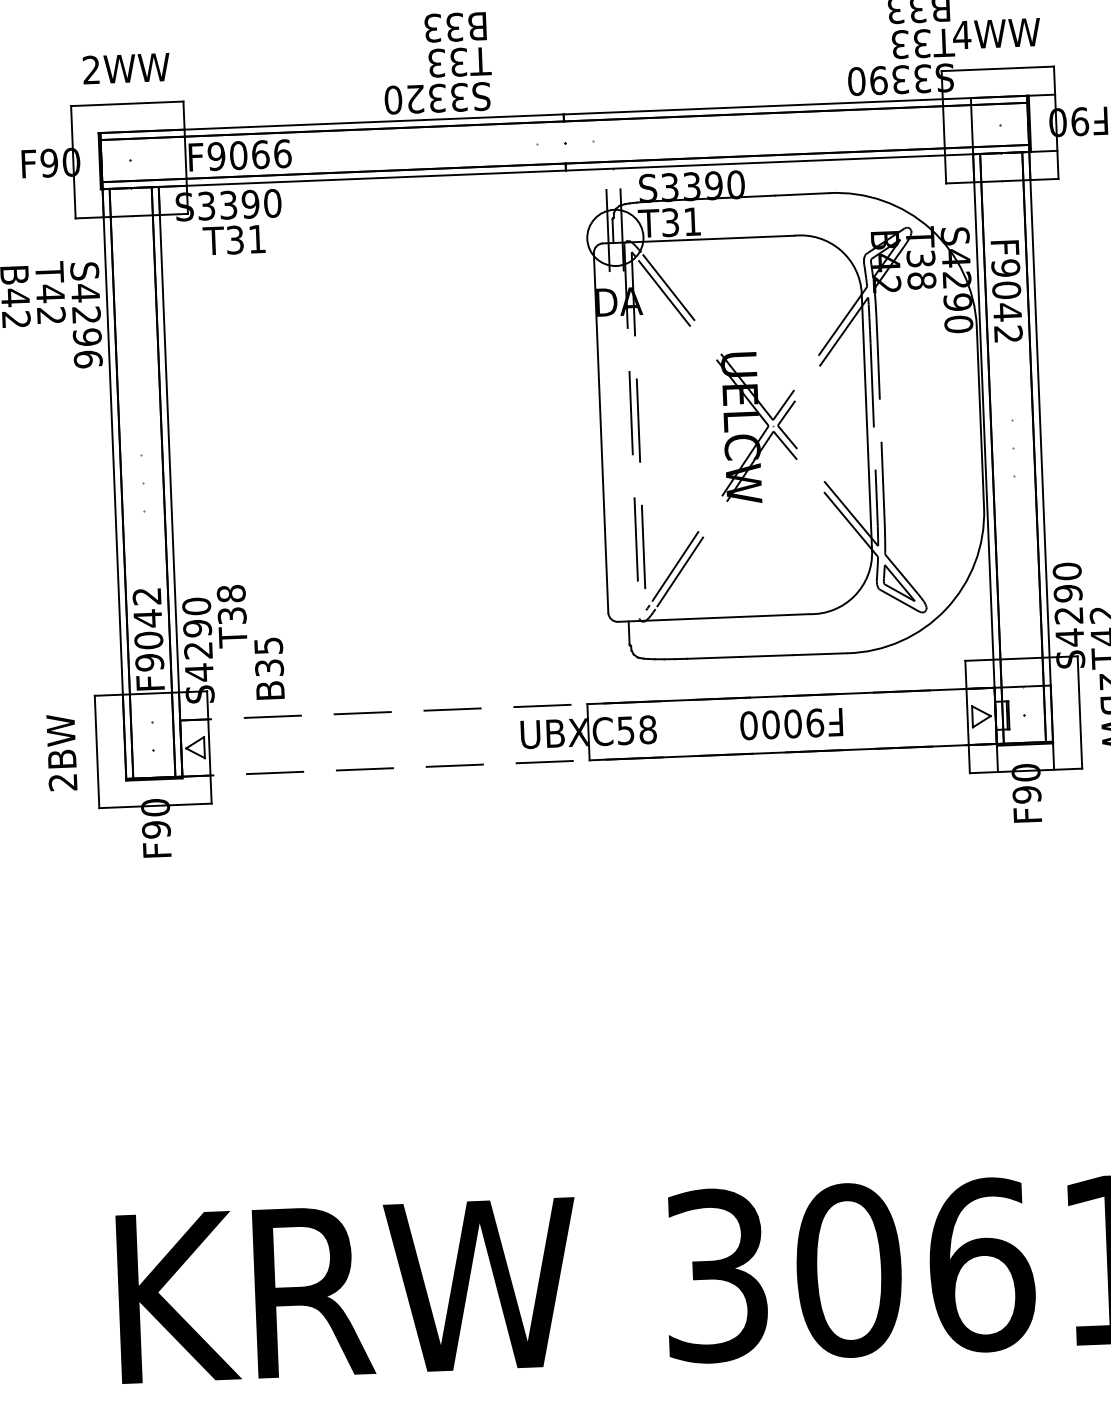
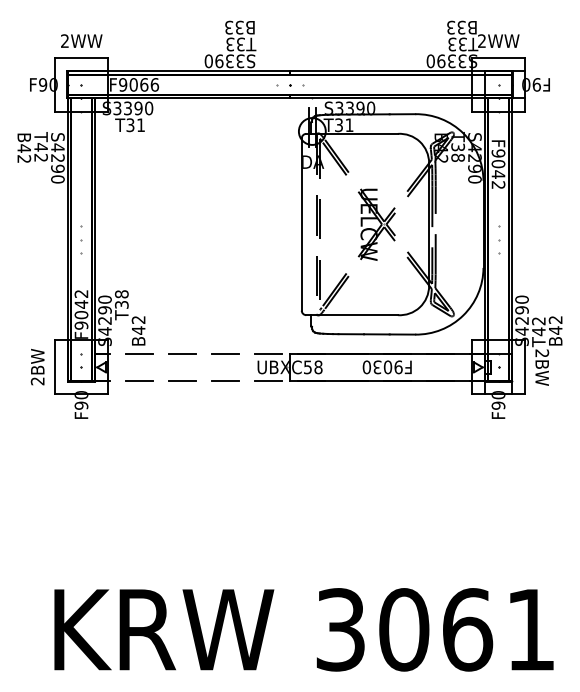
text: (960, 33) -> (481, 40), 4WW -> 2WW
text: (415, 99) -> (219, 61), S3320 -> S3390
text: (87, 359) -> (57, 179), S4296 -> S4290
text: (268, 657) -> (138, 325), B35 -> B42
text: (771, 725) -> (377, 367), F9000 -> F9030

